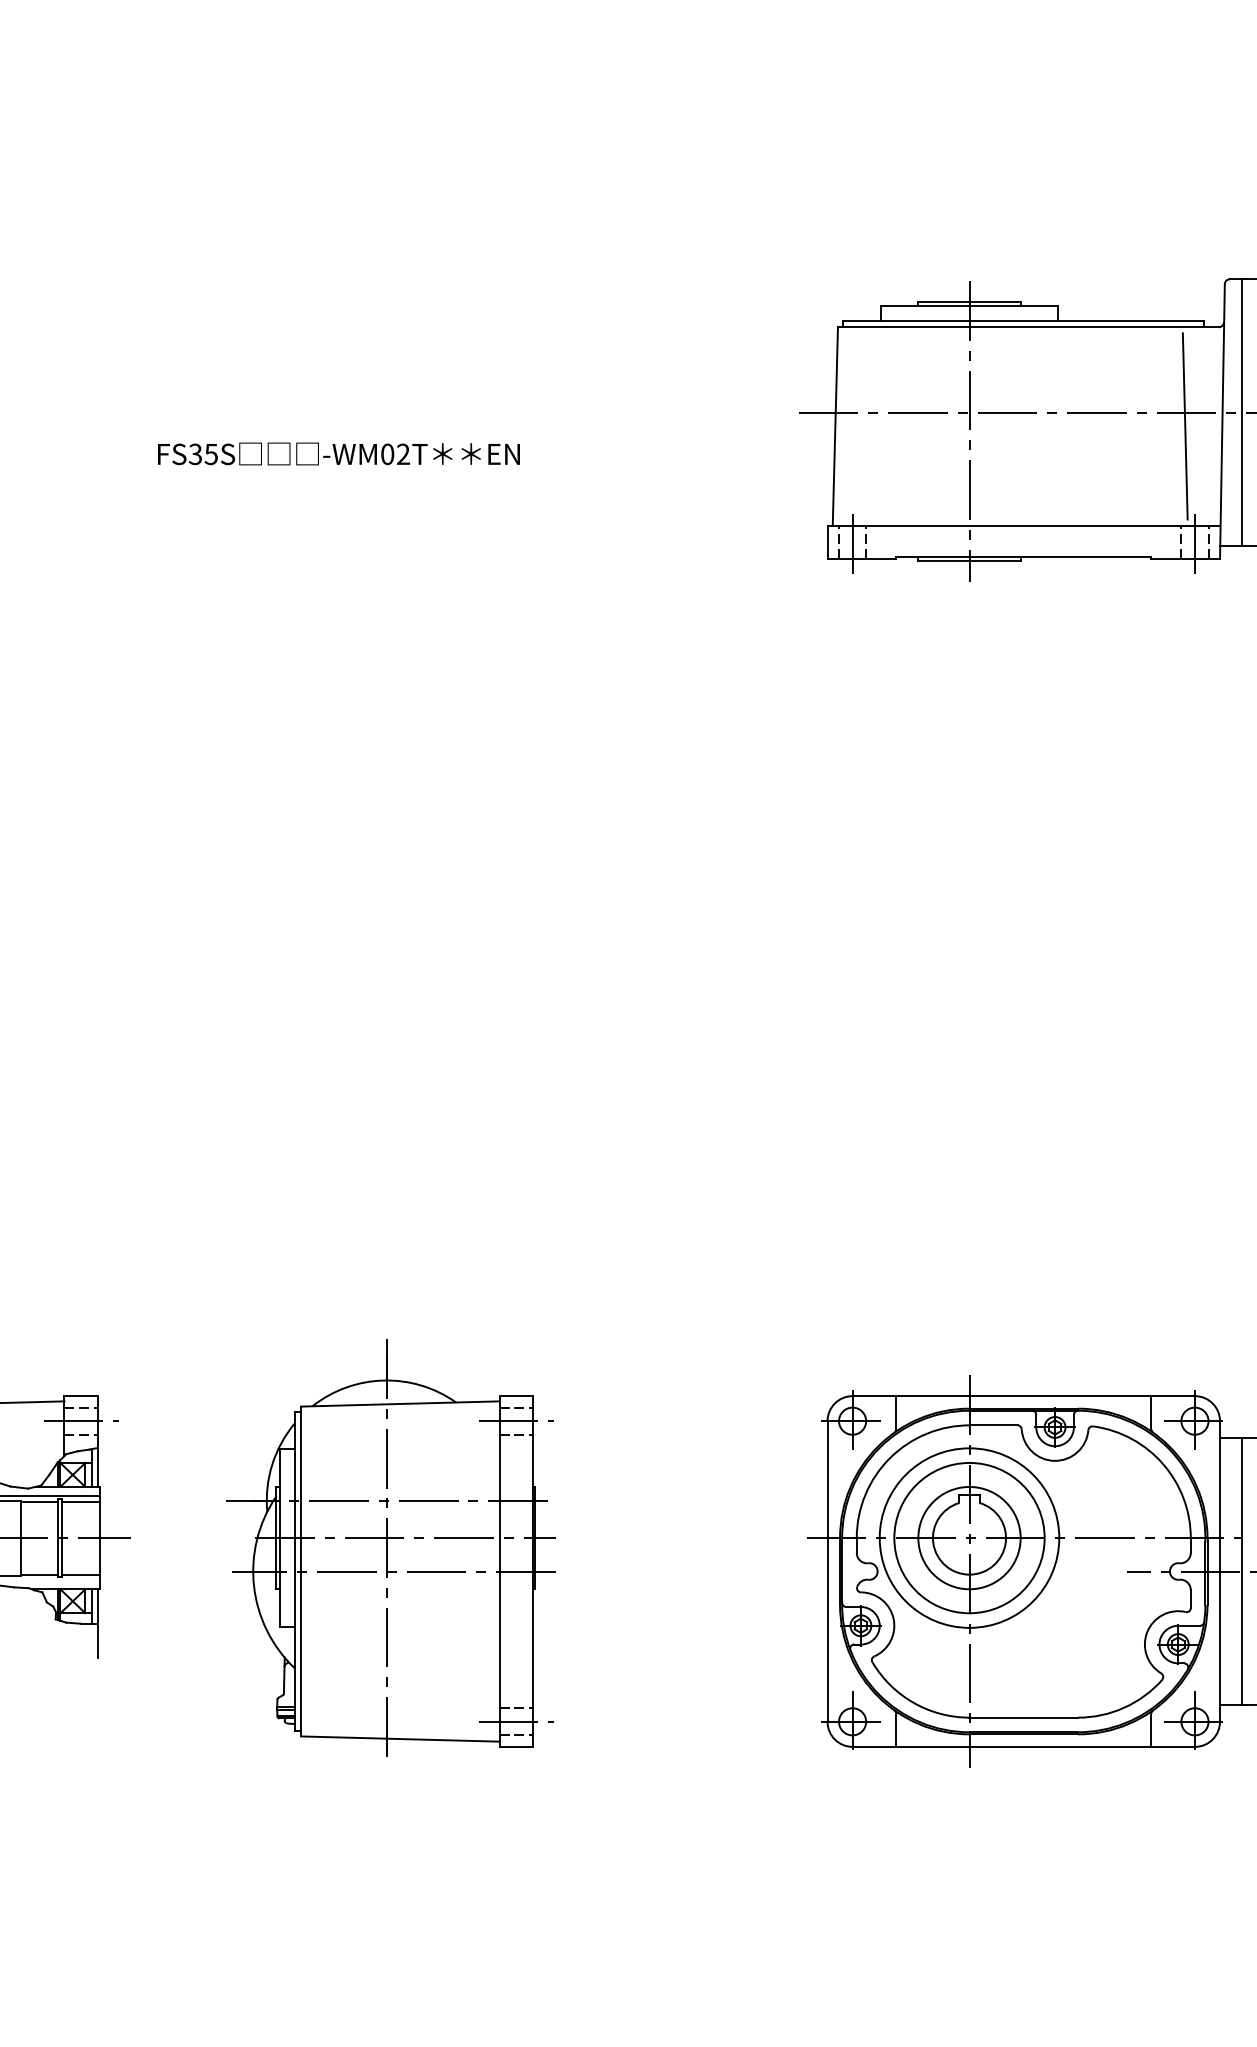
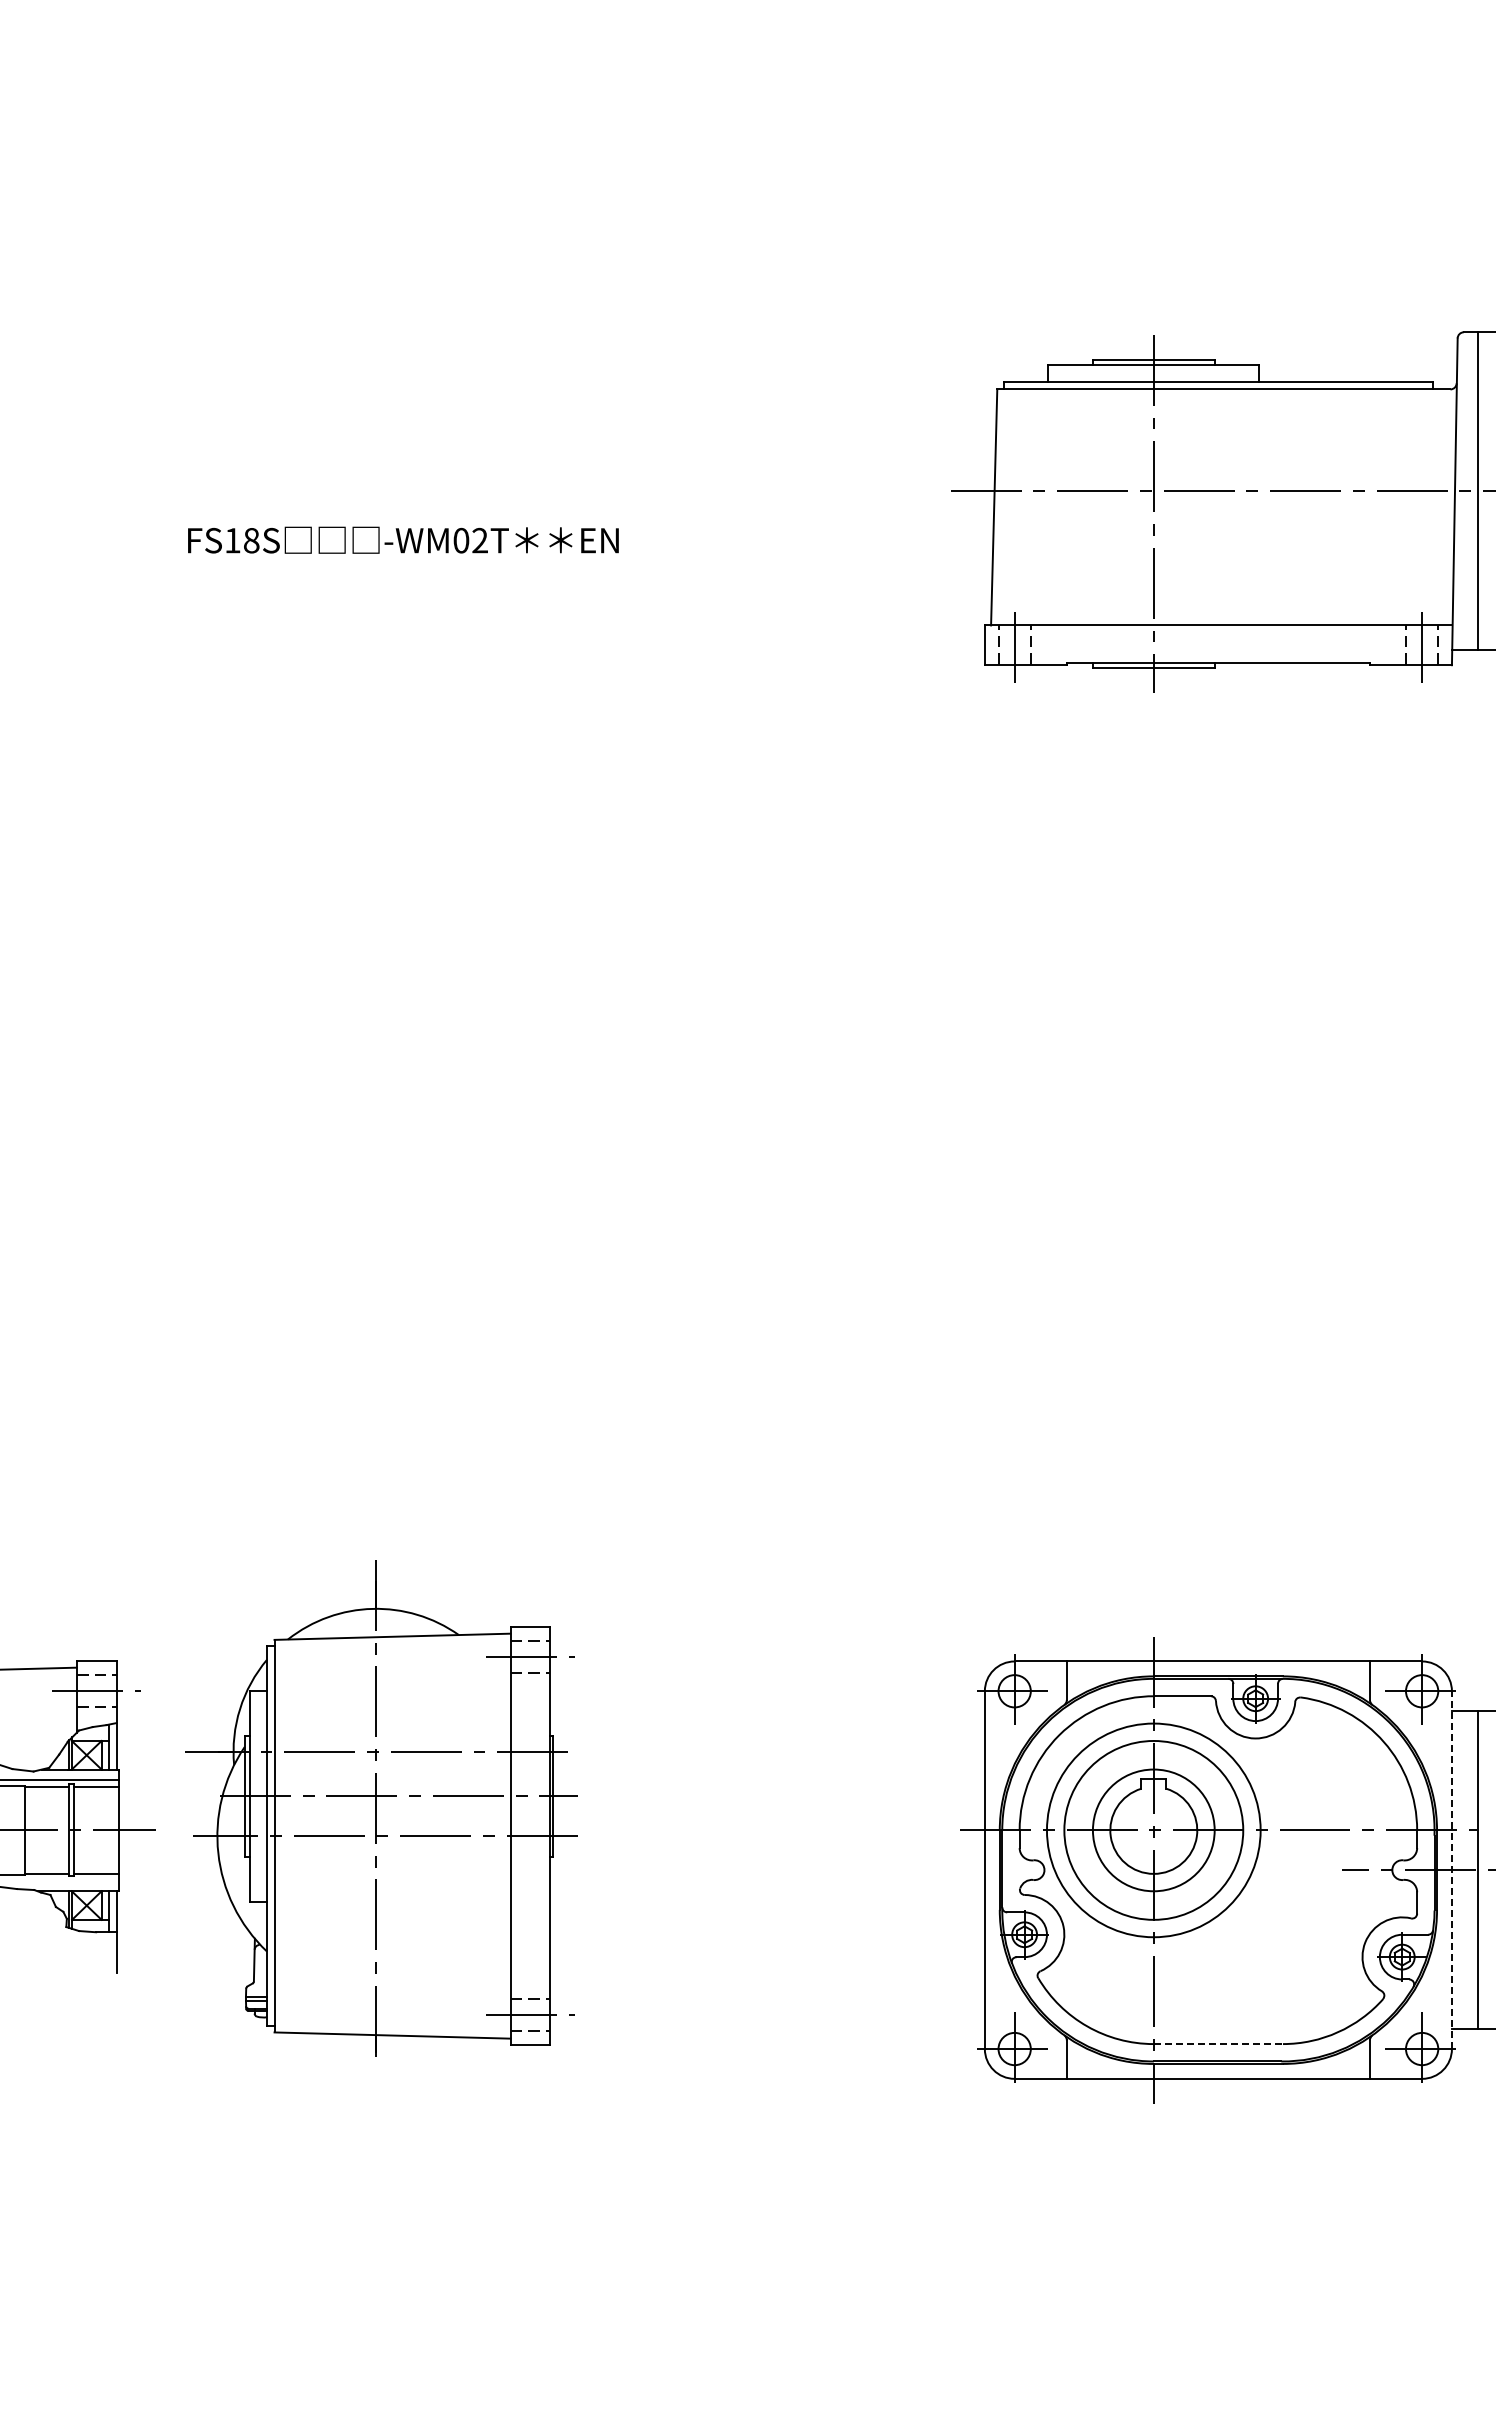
line: (1185, 426) -> (1410, 507), removed
text: (202, 454) -> (241, 540), FS35S -> FS18S
part: (391, 1548) -> (381, 1808), moved
line: (1219, 1571) -> (1451, 1870), solid -> dashed
line: (1023, 1718) -> (1218, 2044), solid -> dashed

